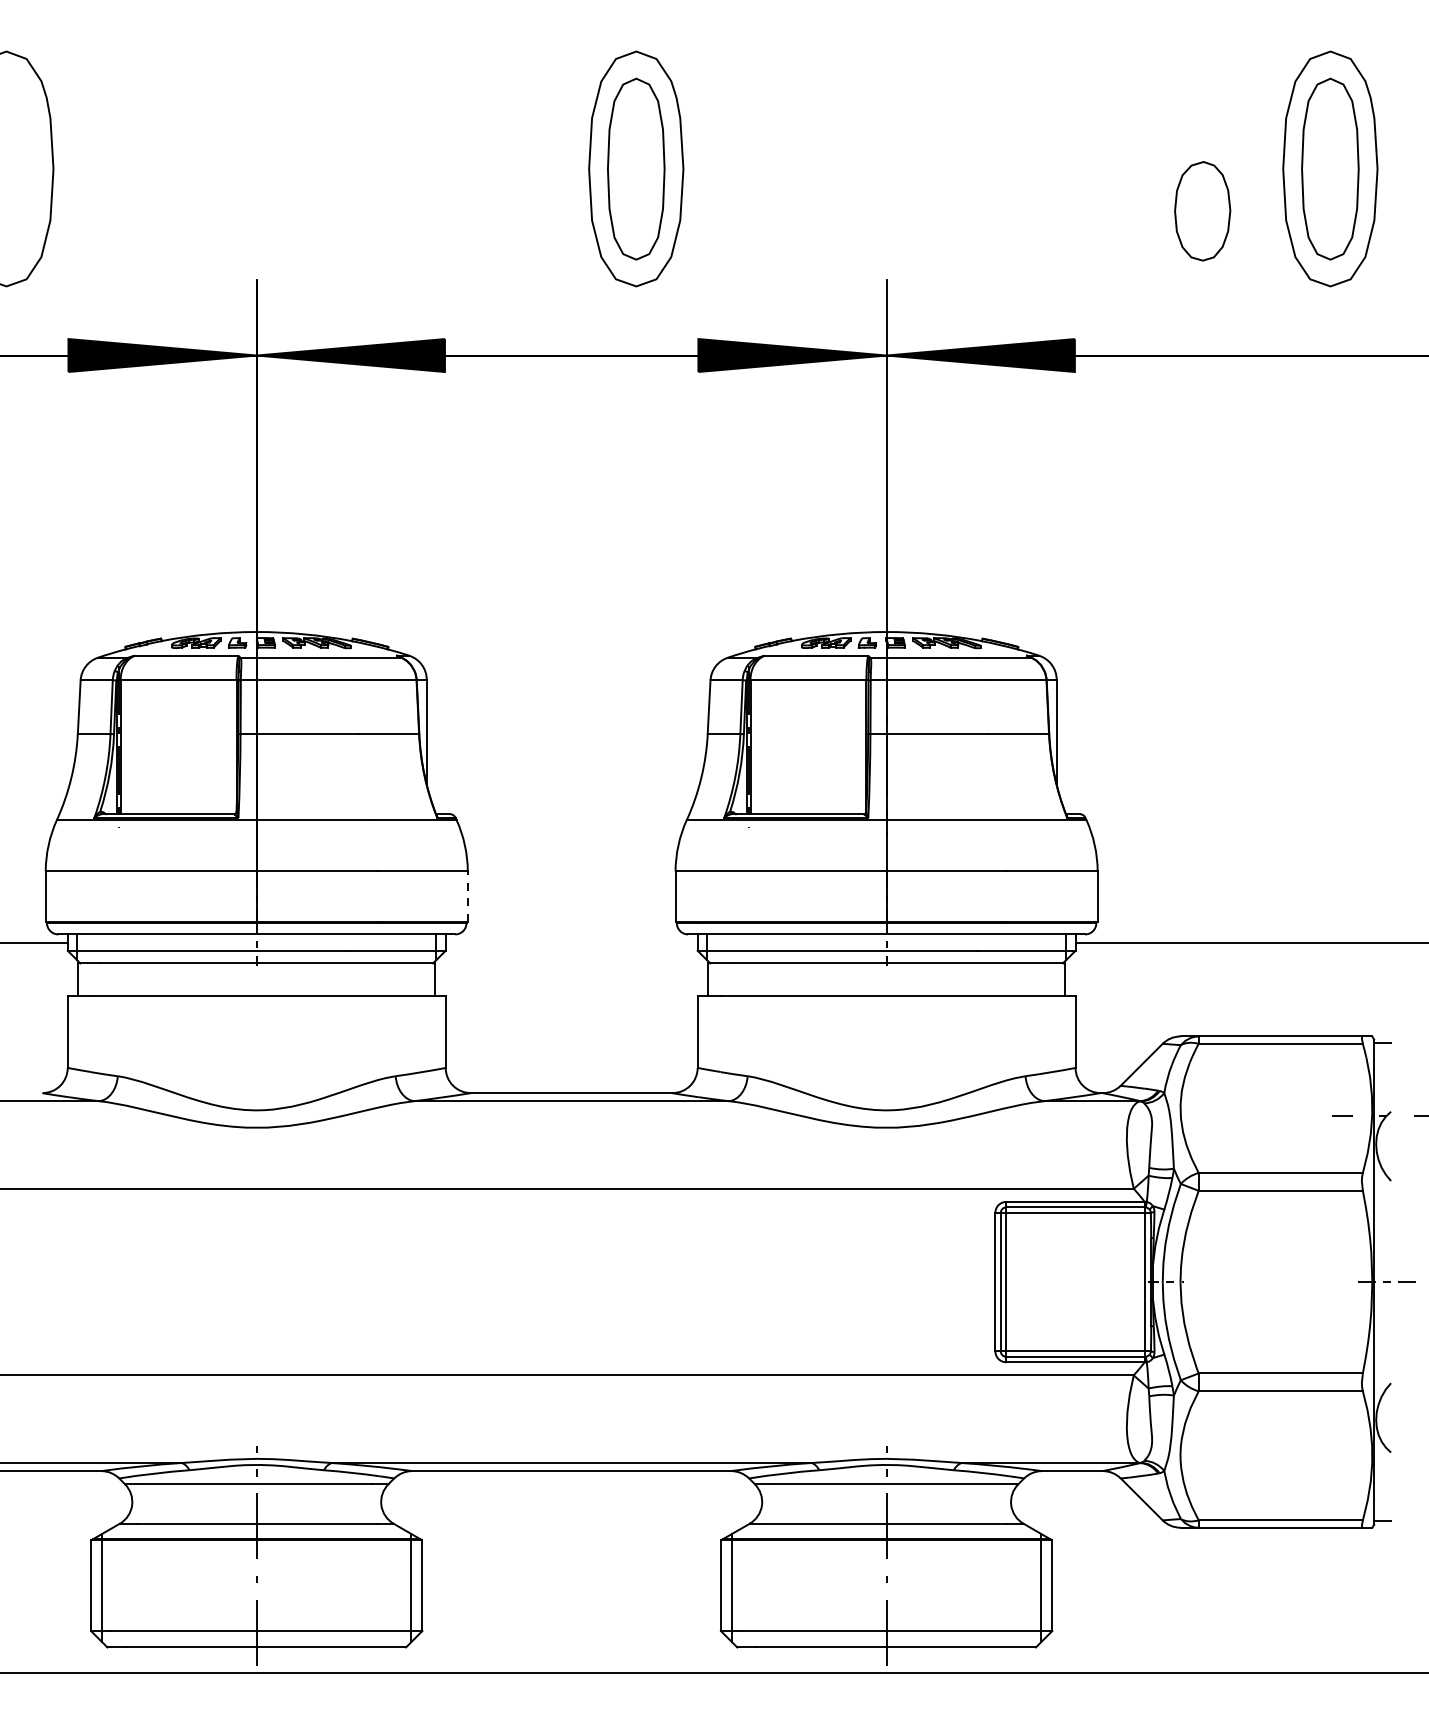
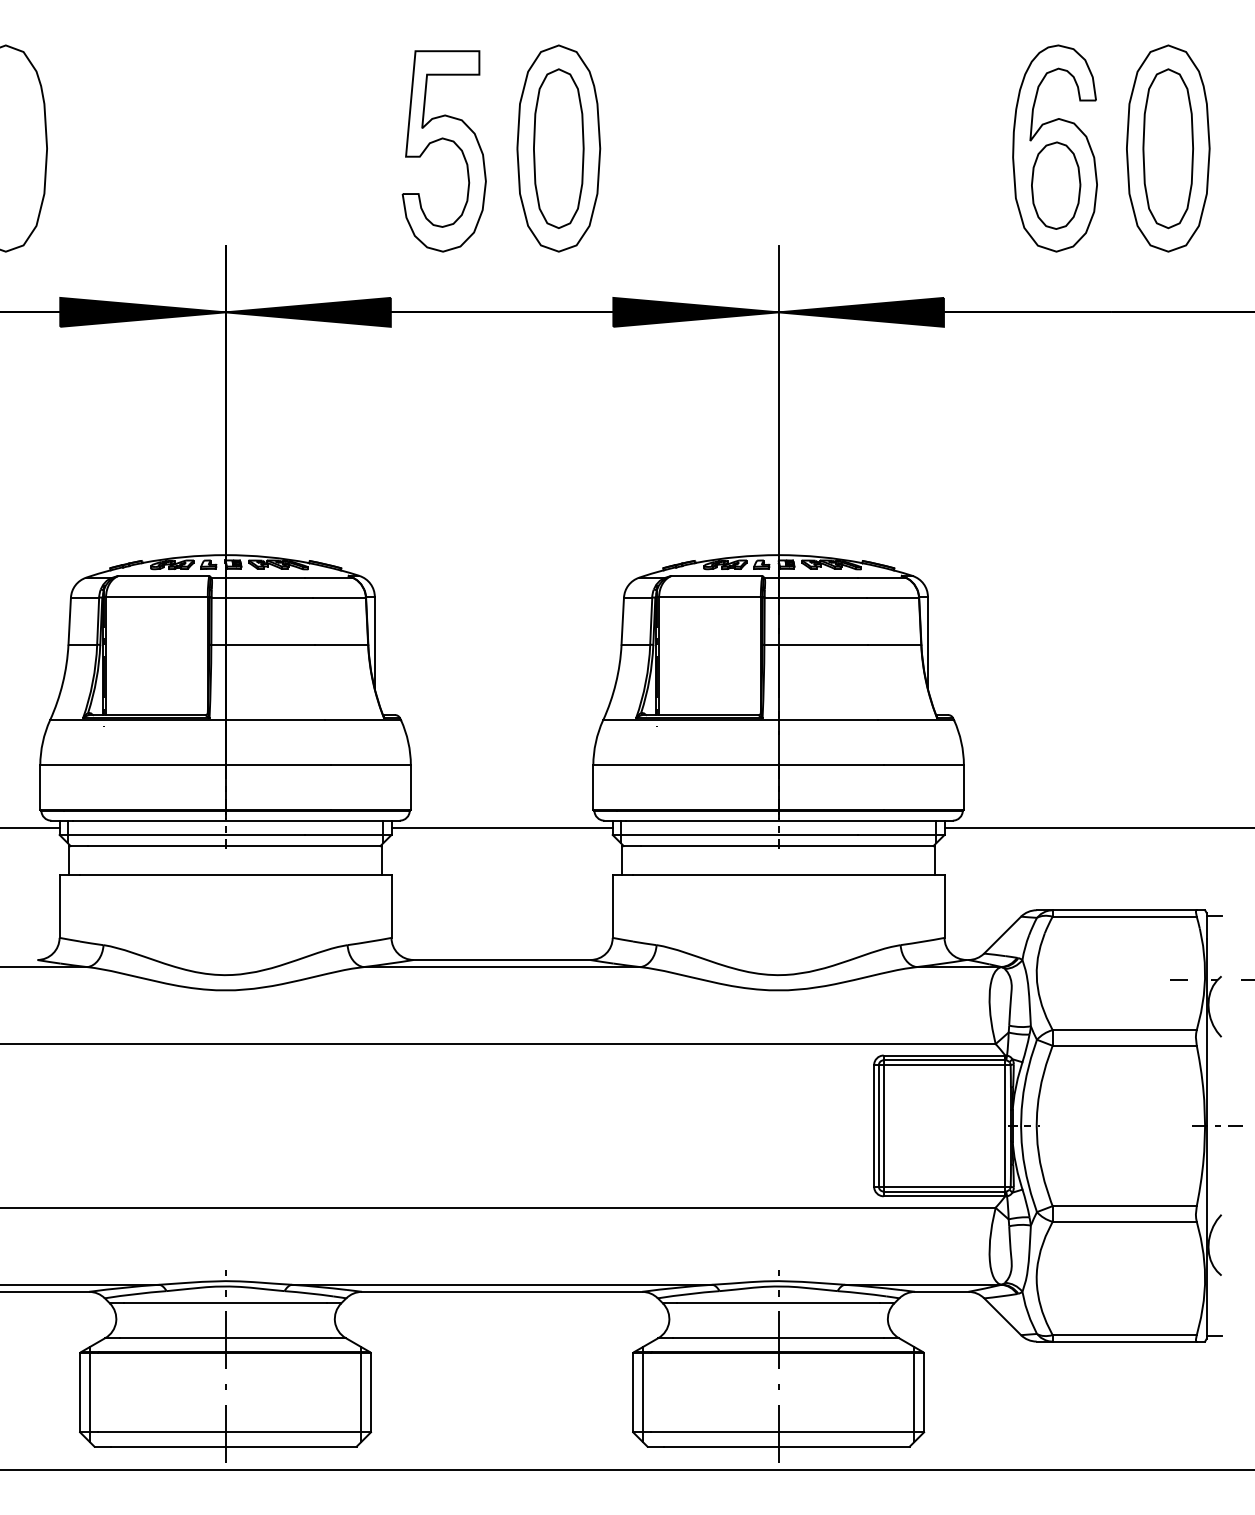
part: (507, 159) -> (445, 140), added
part: (1200, 168) -> (1054, 148), added
line: (467, 895) -> (410, 786), dashed -> solid
line: (570, 942) -> (501, 827), added

